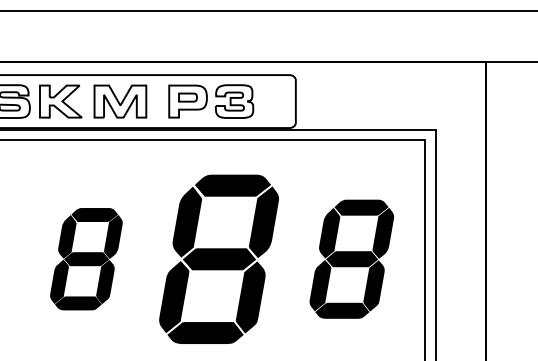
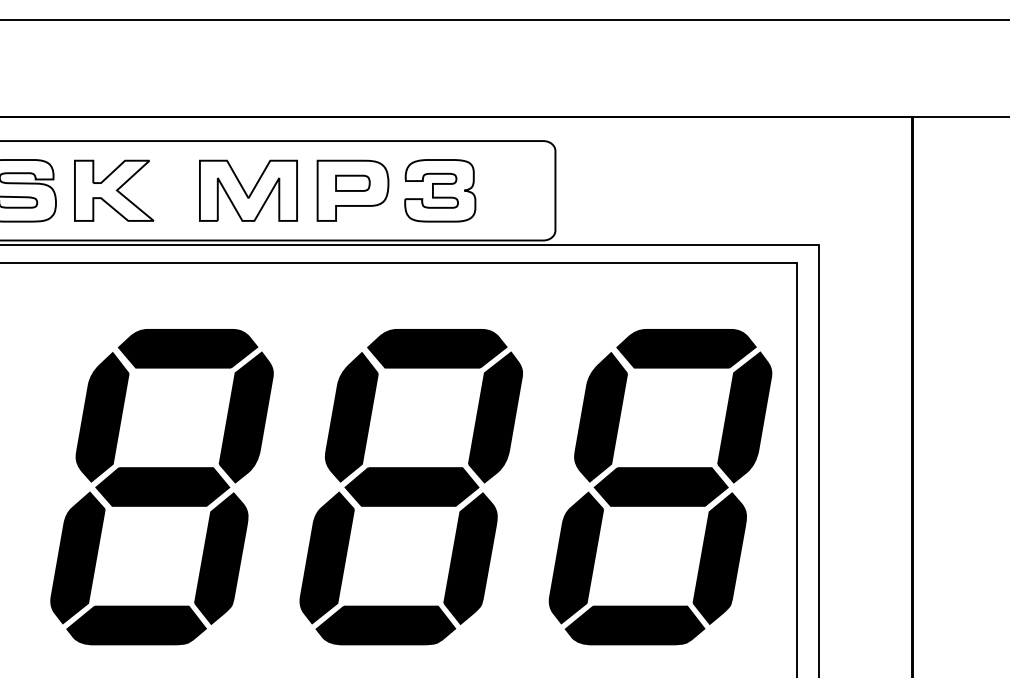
part: (120, 101) -> (248, 190), moved
part: (86, 258) -> (162, 485), size x1.67
part: (351, 258) -> (659, 485), size x1.43

